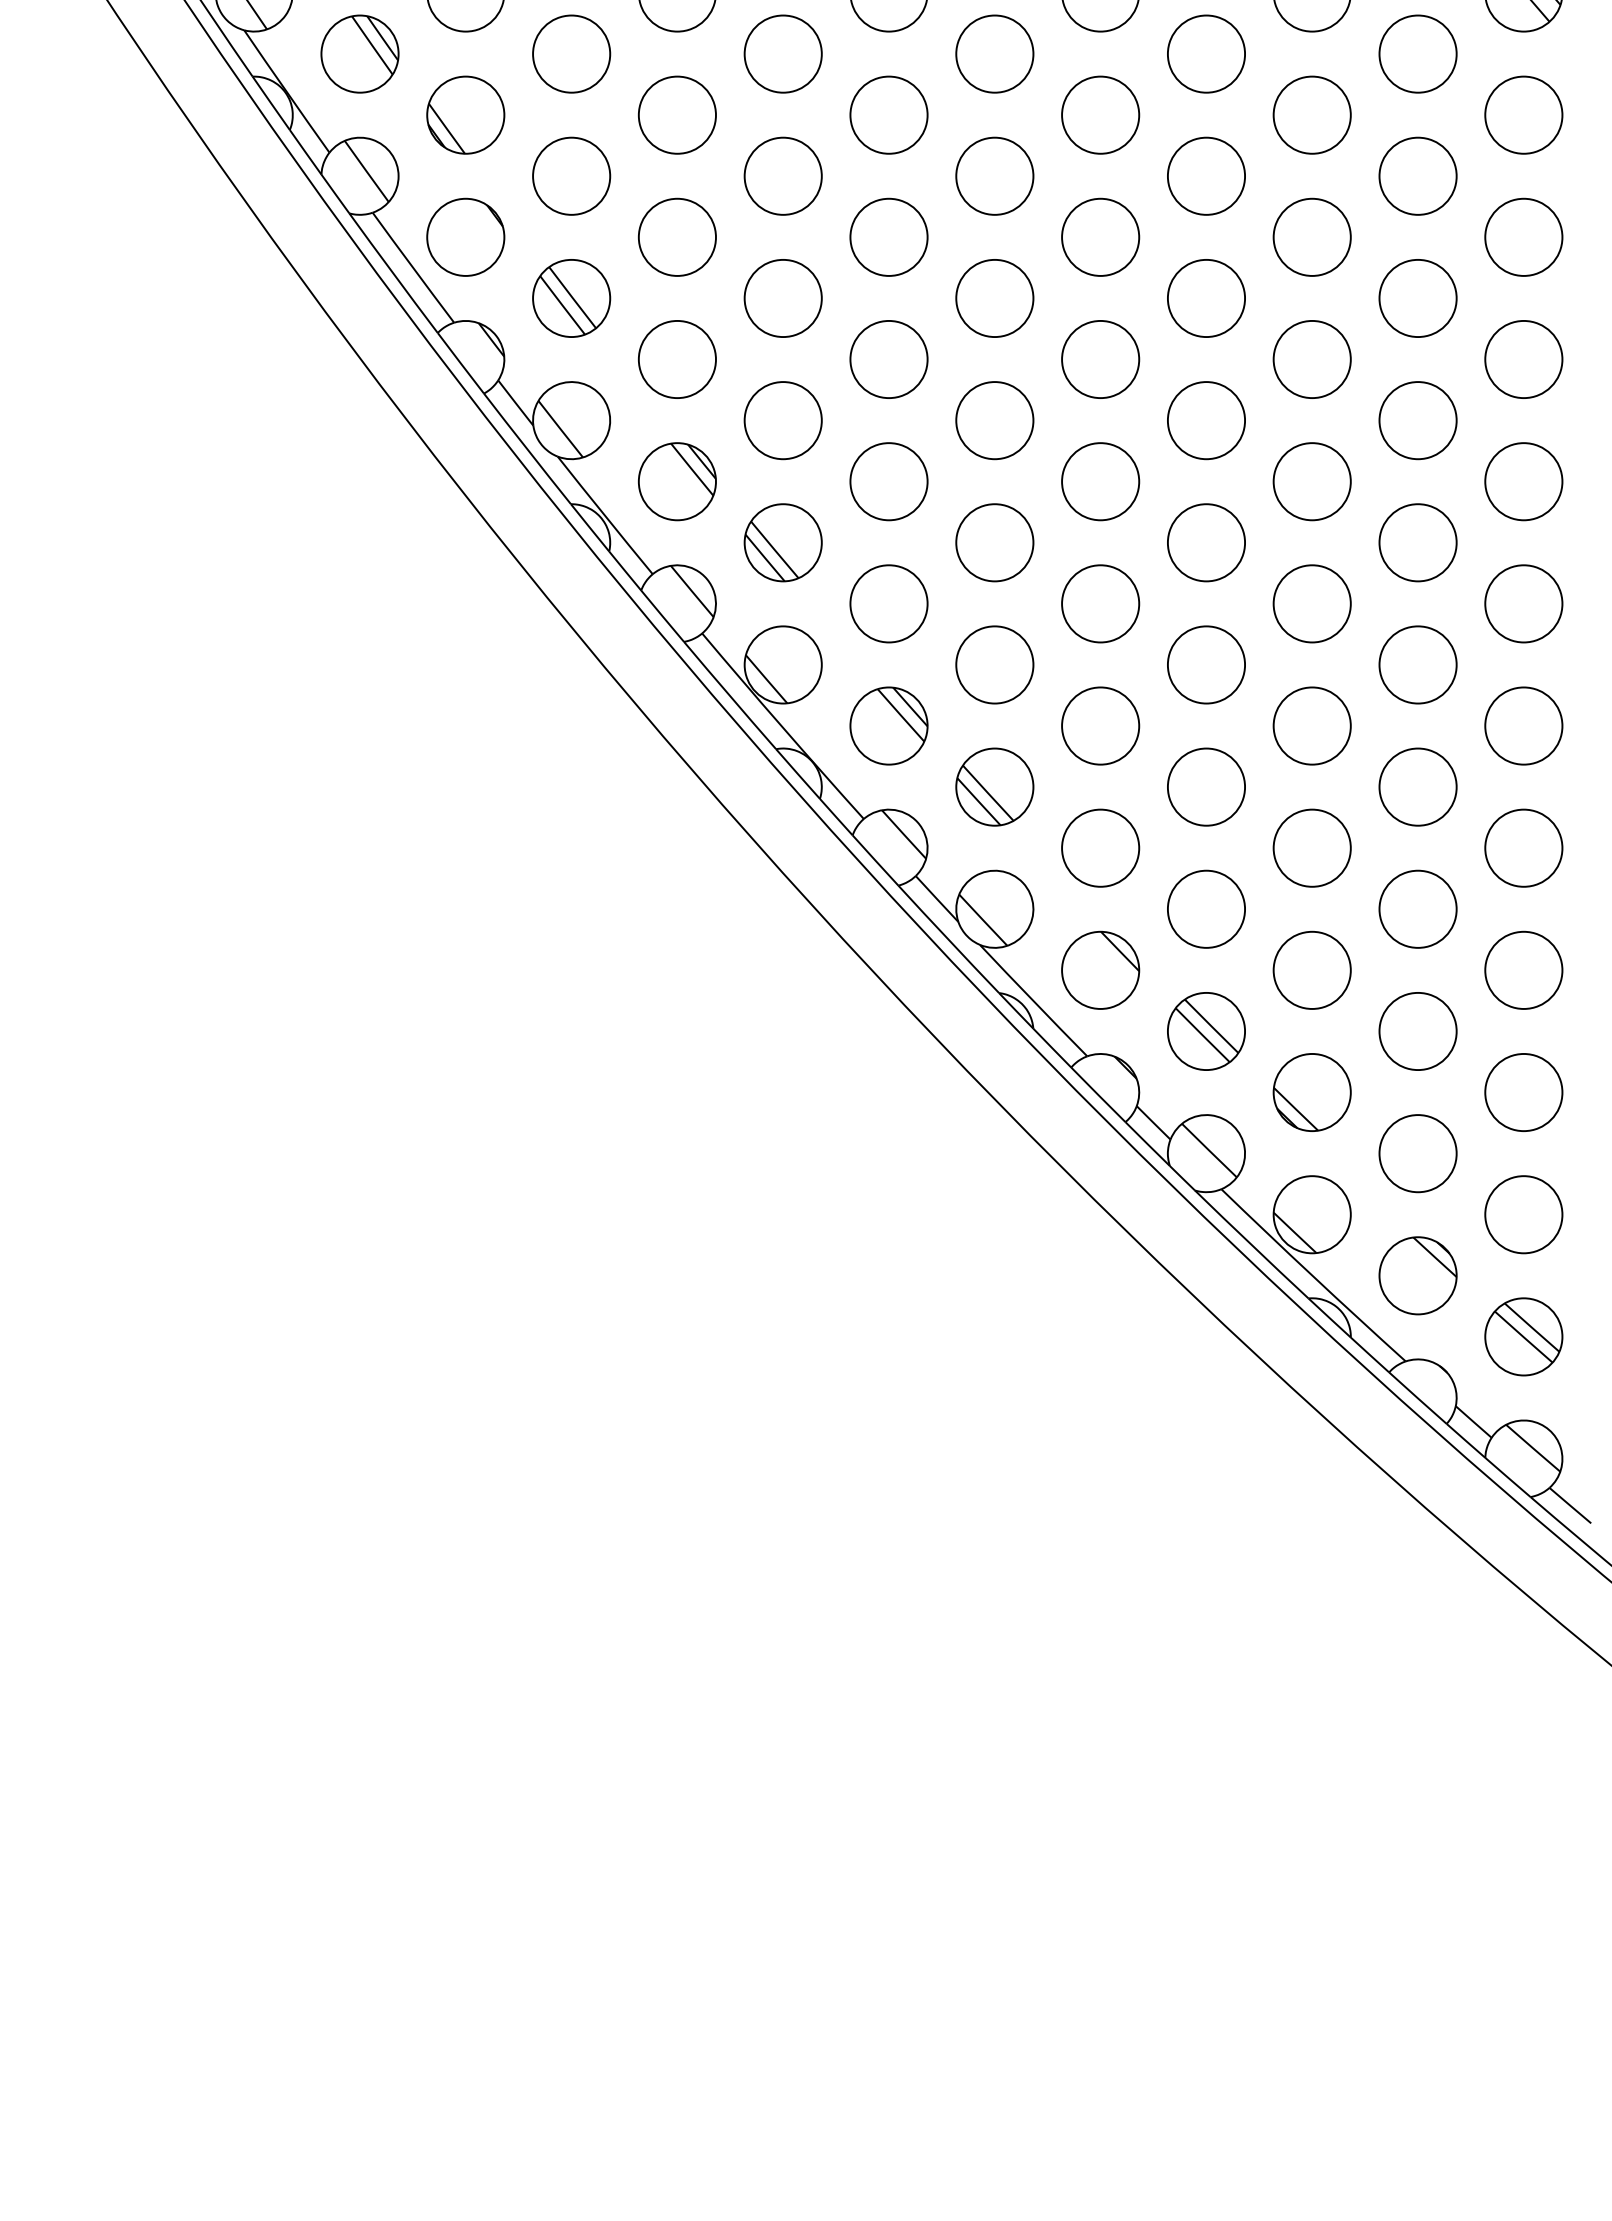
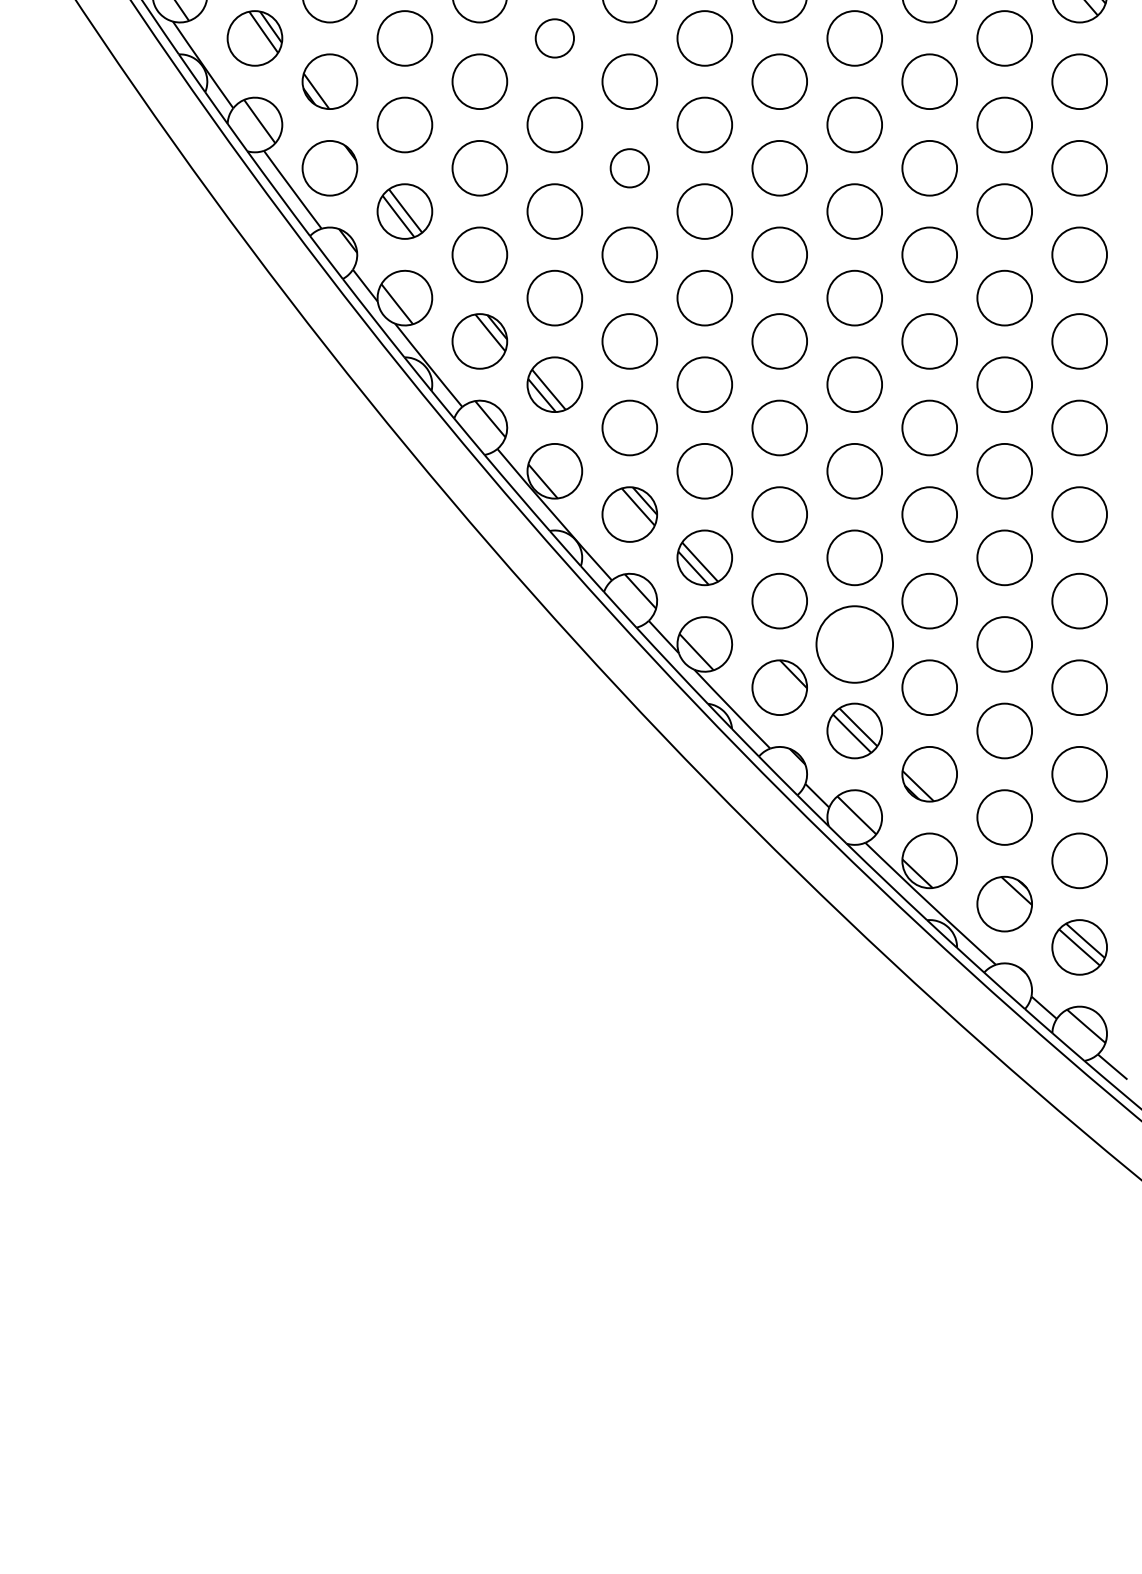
circle: (782, 53) -> (554, 38), size x0.7
circle: (888, 236) -> (629, 167), size x0.7
circle: (1206, 908) -> (854, 643), size x1.4

